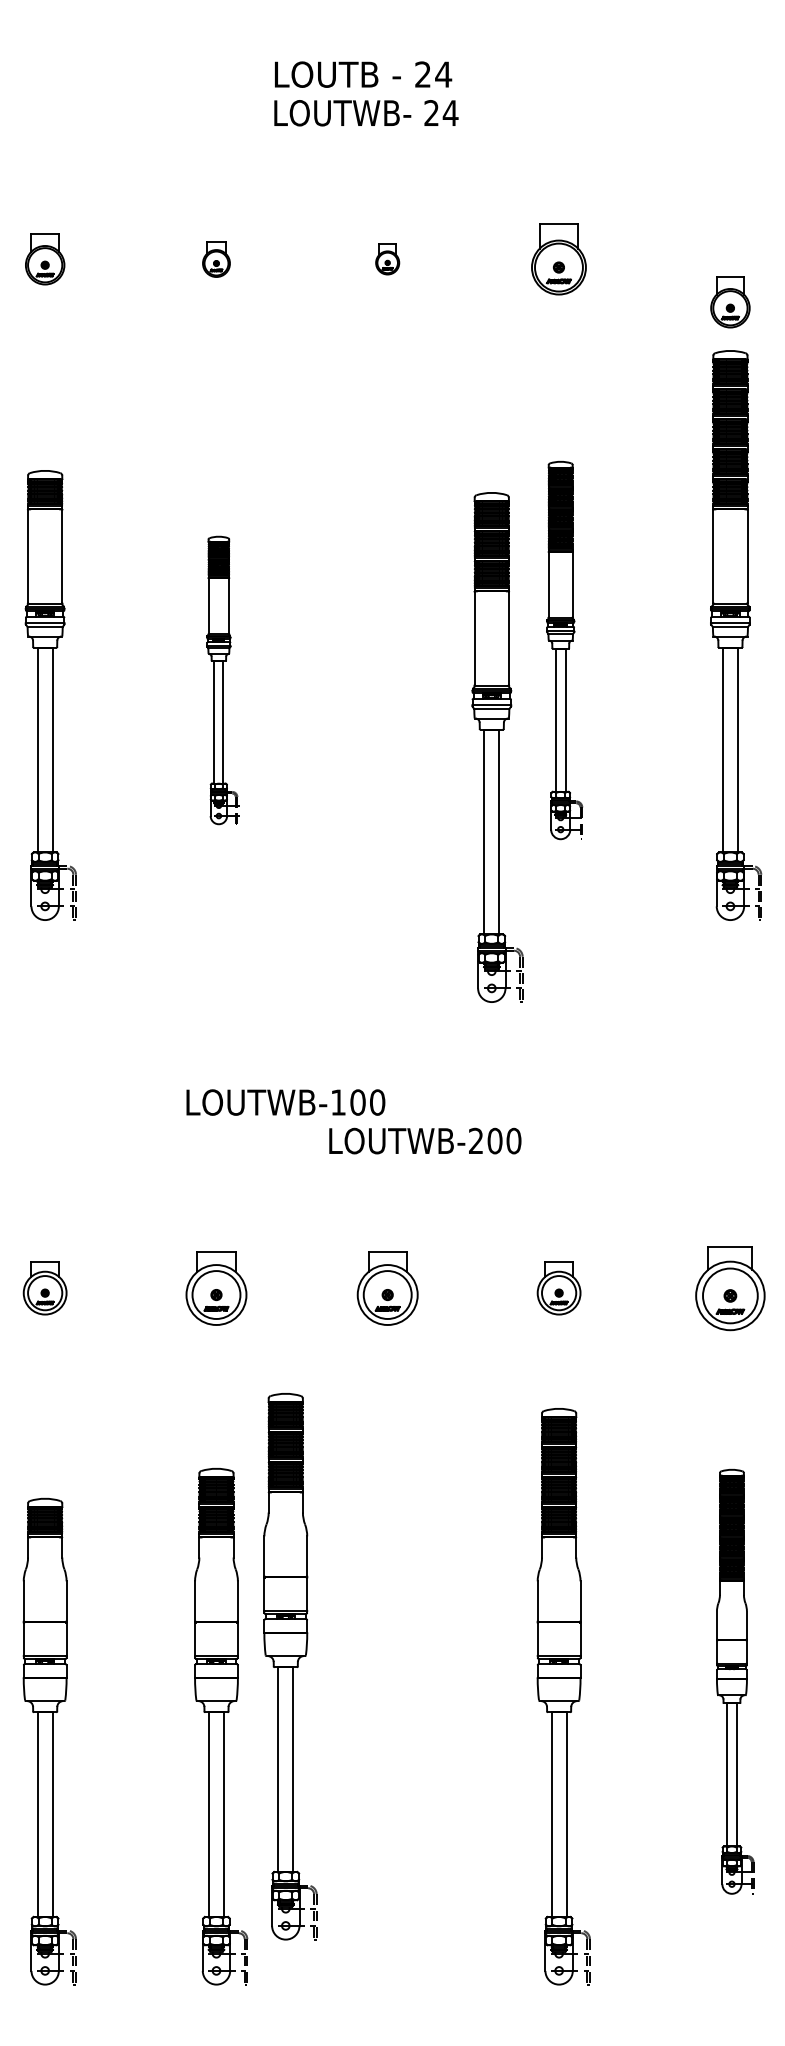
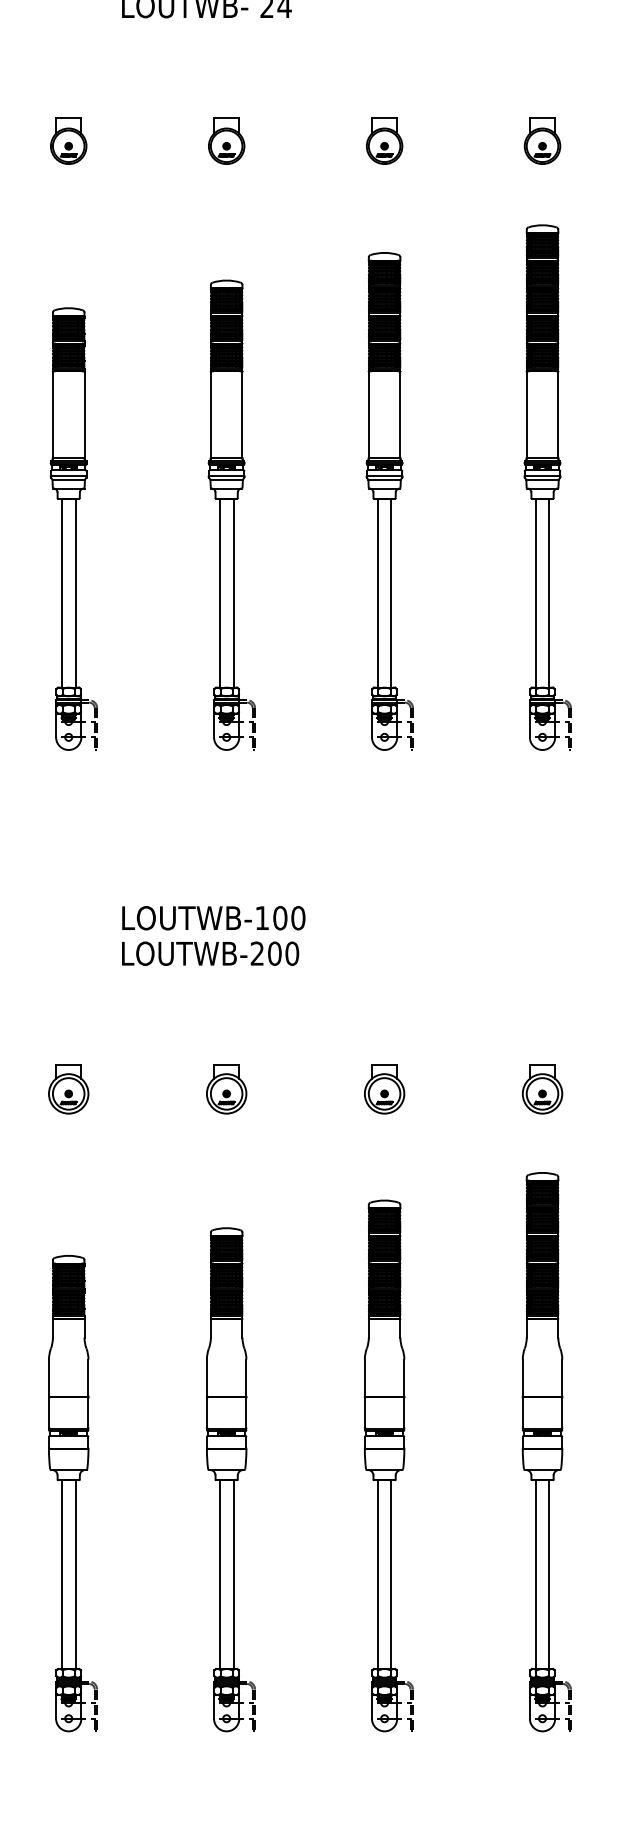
part: (216, 259) -> (68, 140), size x1.43
part: (387, 259) -> (226, 140), size x1.67
part: (559, 259) -> (384, 140), size x0.71
part: (730, 302) -> (542, 140), moved
part: (564, 650) -> (389, 501), size x1.43
part: (222, 680) -> (74, 529), size x1.67
part: (497, 747) -> (231, 515), moved
text: (285, 1102) -> (213, 918), moved
text: (425, 1140) -> (210, 953), moved
part: (216, 1288) -> (68, 1089), size x0.71
part: (387, 1288) -> (226, 1089), size x0.71
part: (730, 1288) -> (542, 1089), size x0.62
part: (290, 1666) -> (230, 1479), moved
part: (735, 1681) -> (547, 1451), size x1.43

